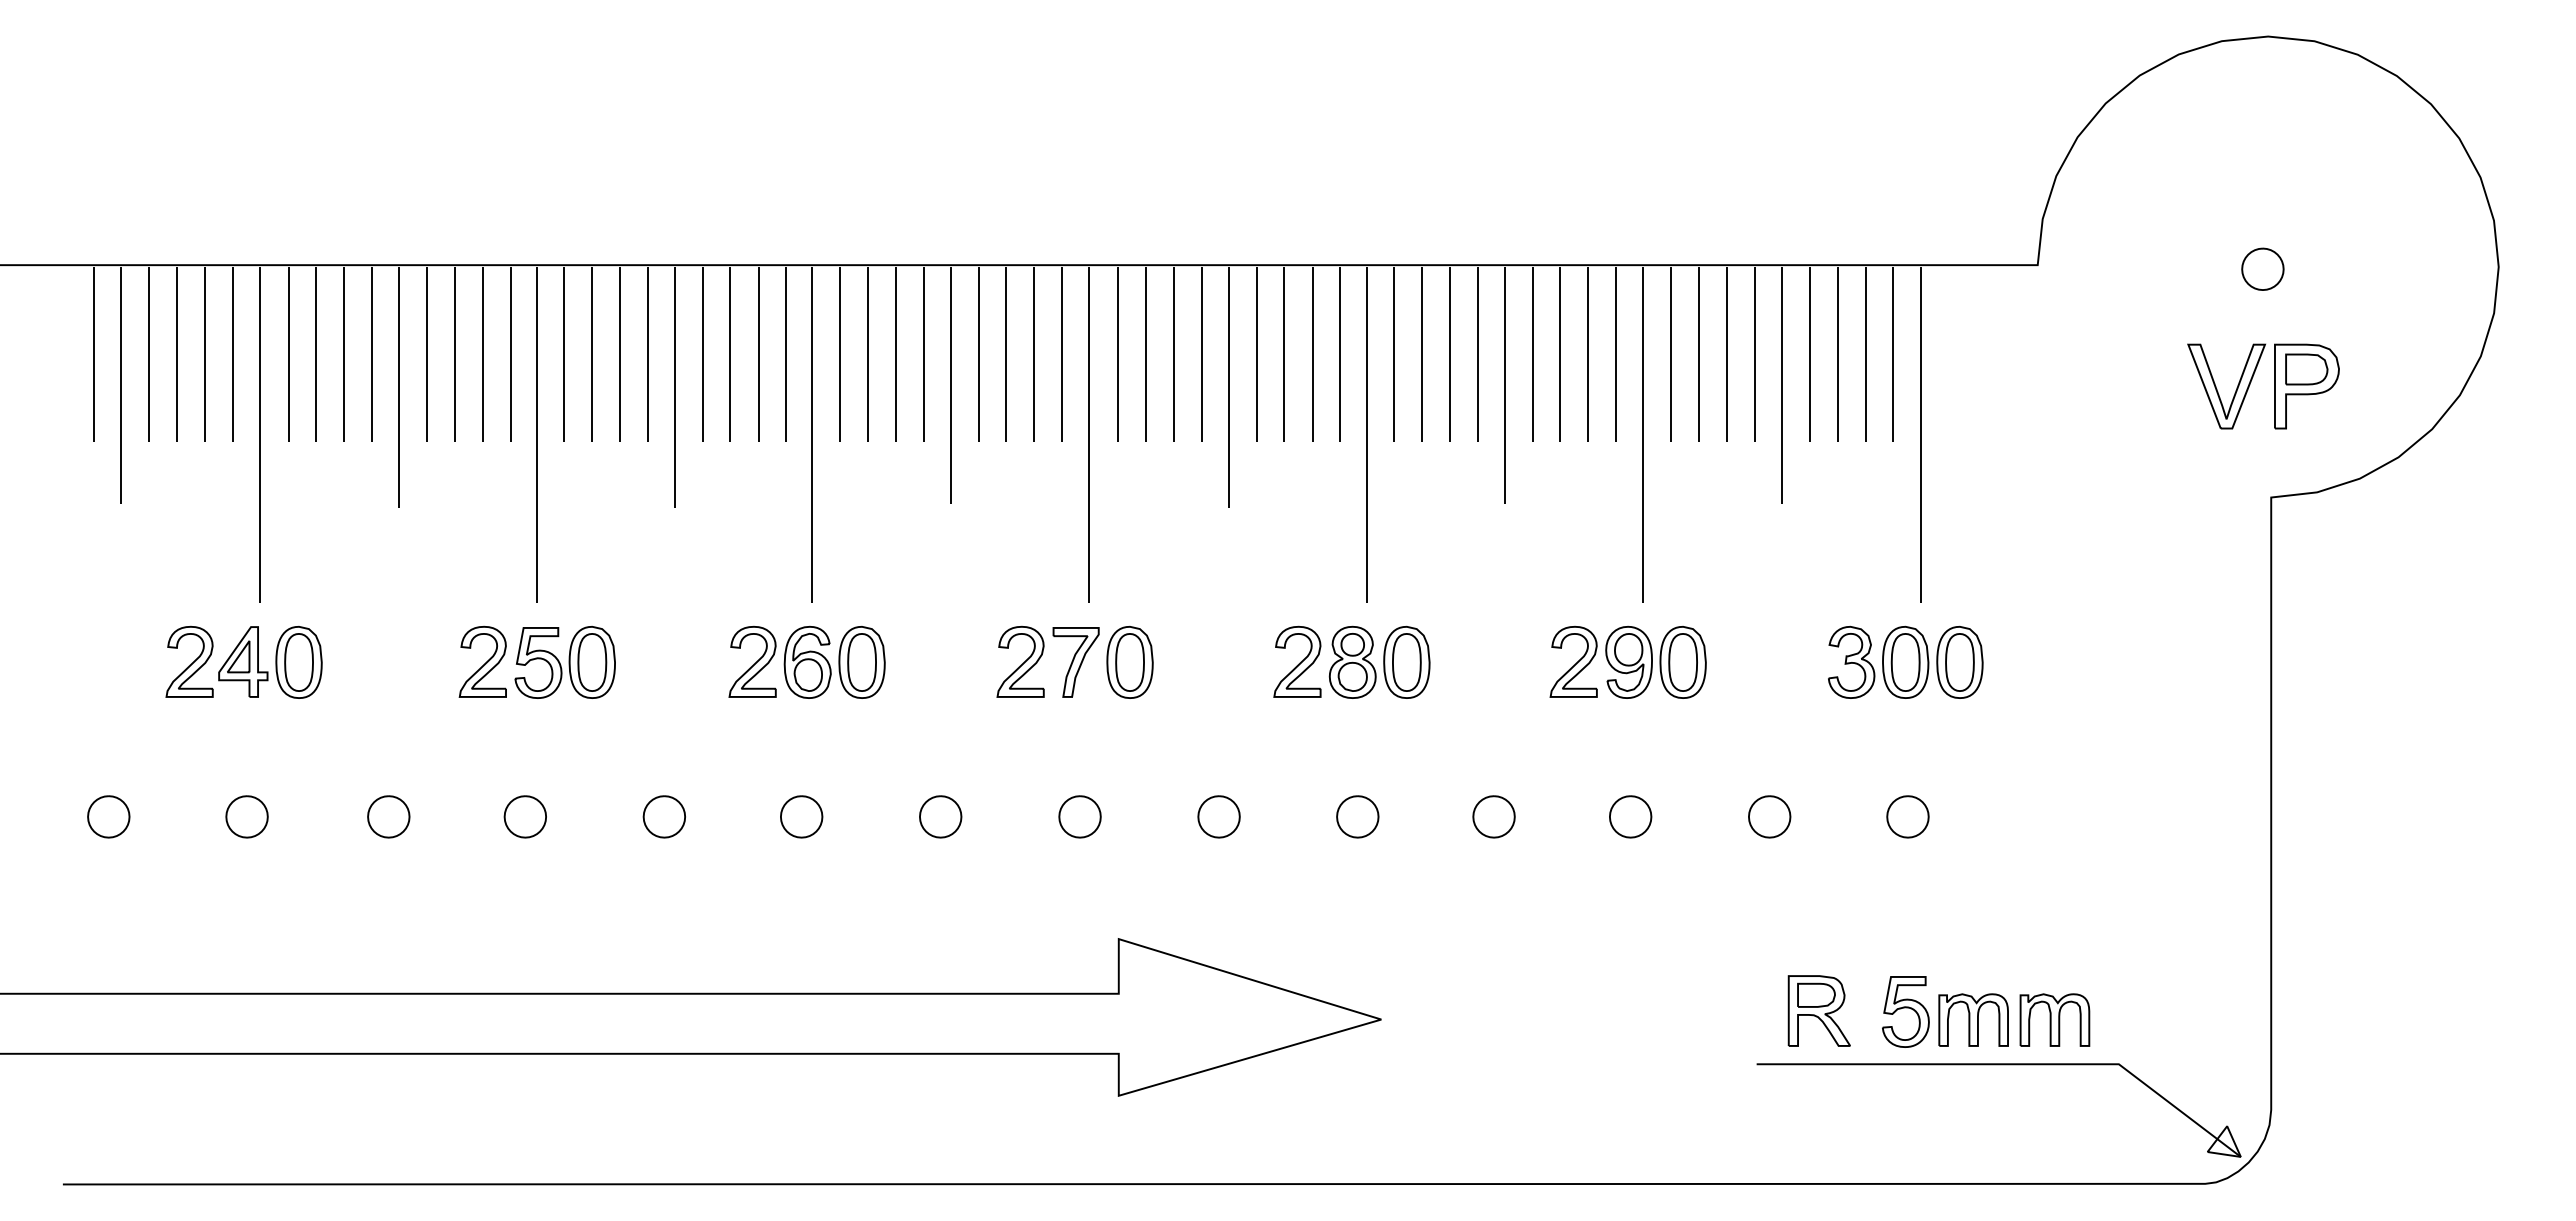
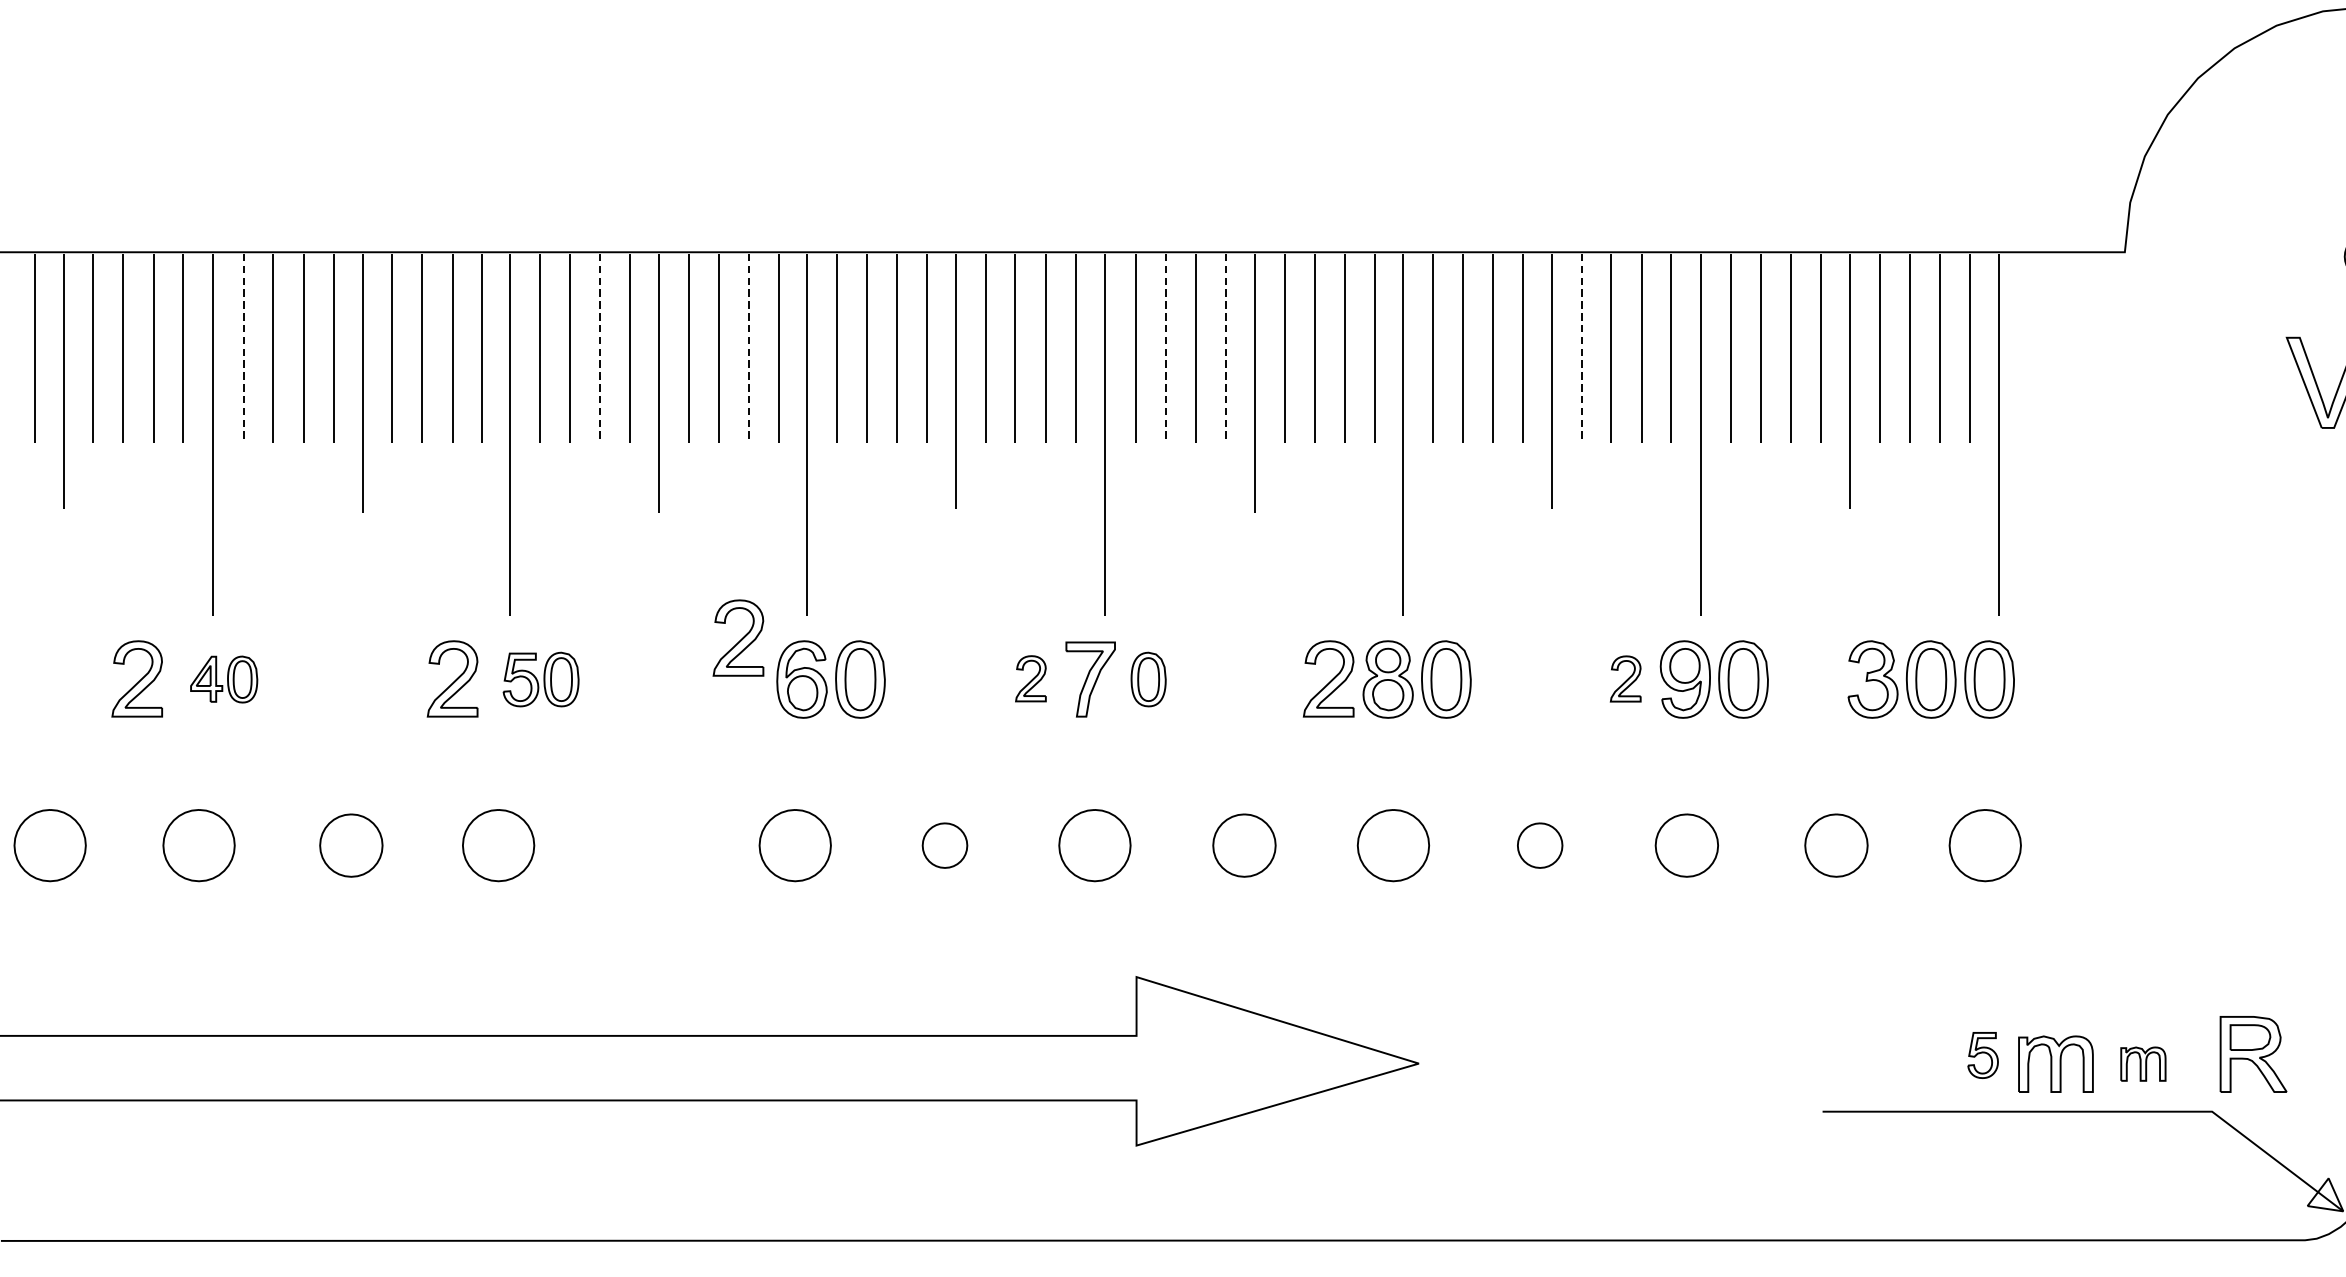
line: (288, 354) -> (243, 348), solid -> dashed
line: (620, 354) -> (600, 348), solid -> dashed
line: (758, 354) -> (749, 348), solid -> dashed
line: (1146, 354) -> (1166, 348), solid -> dashed
line: (1202, 354) -> (1226, 348), solid -> dashed
line: (1532, 354) -> (1581, 348), solid -> dashed
part: (752, 661) -> (738, 637), moved
part: (1020, 661) -> (1030, 678), size x0.6
part: (1573, 661) -> (1625, 678), size x0.6
part: (1905, 661) -> (1931, 678), moved
part: (270, 662) -> (224, 679), size x0.6
part: (564, 662) -> (540, 679), size x0.7
part: (1129, 662) -> (1148, 679), size x0.7
part: (108, 816) -> (49, 845), size x1.6
part: (246, 816) -> (198, 845), size x1.6
part: (388, 816) -> (351, 845), size x1.4
part: (524, 816) -> (497, 845), size x1.6
part: (663, 816) -> (646, 845), removed
part: (801, 816) -> (795, 845), size x1.6
part: (1079, 816) -> (1094, 845), size x1.6
part: (1218, 816) -> (1243, 845), size x1.4
part: (1357, 816) -> (1393, 845), size x1.6
part: (1630, 816) -> (1686, 845), size x1.4
part: (1769, 816) -> (1836, 845), size x1.4
part: (1907, 816) -> (1984, 845), size x1.6
part: (1818, 1010) -> (2252, 1053), moved
part: (1905, 1011) -> (1982, 1054), size x0.6
part: (2054, 1019) -> (2142, 1063), size x0.6

